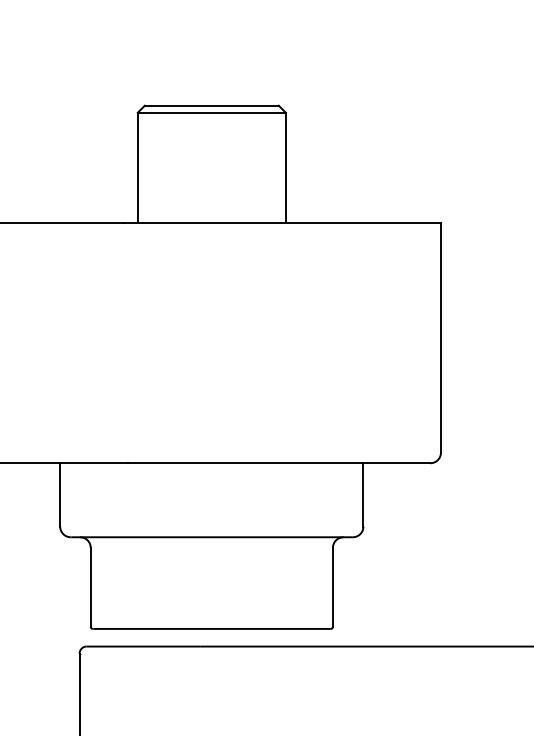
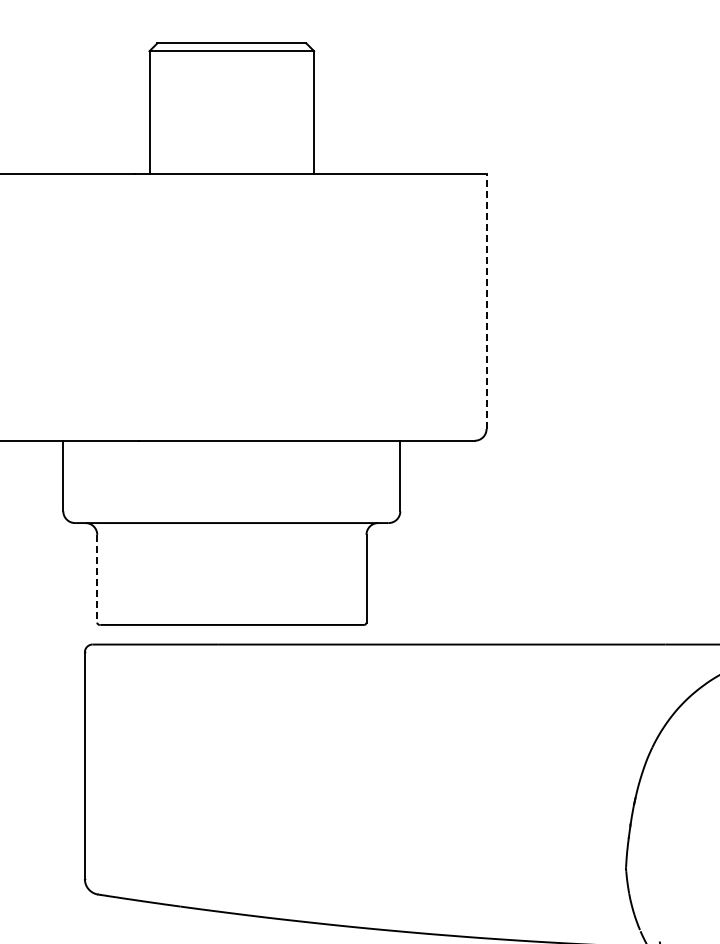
line: (440, 337) -> (486, 301), solid -> dashed
line: (90, 587) -> (97, 578), solid -> dashed

